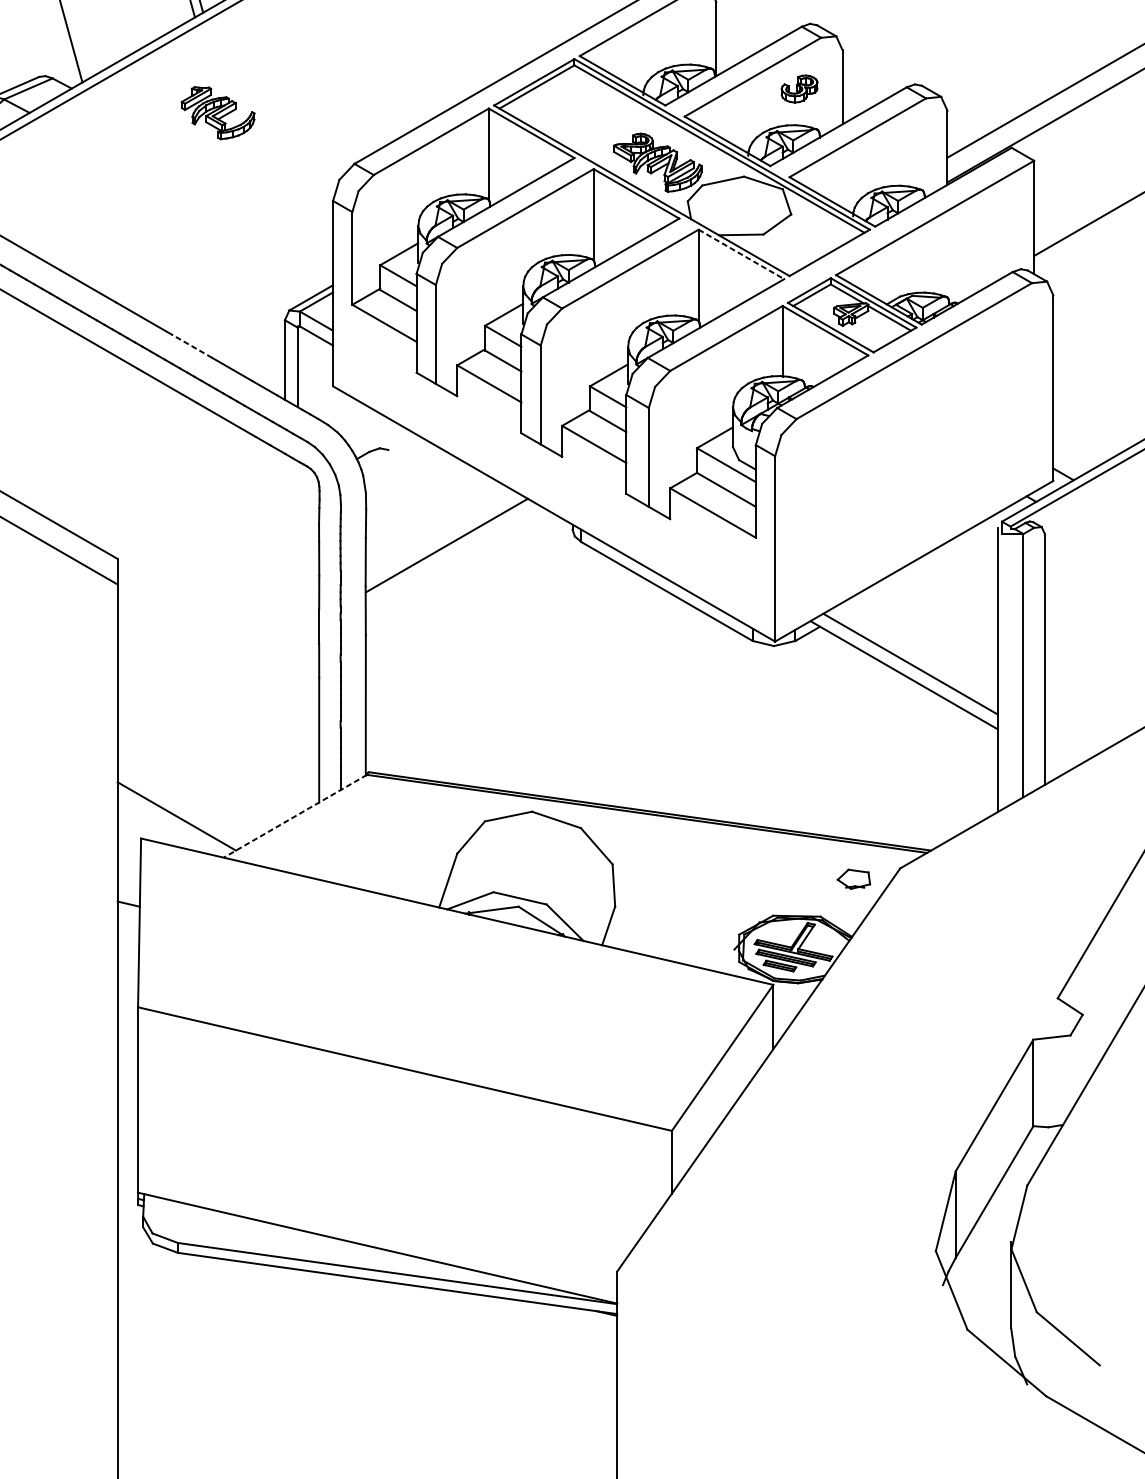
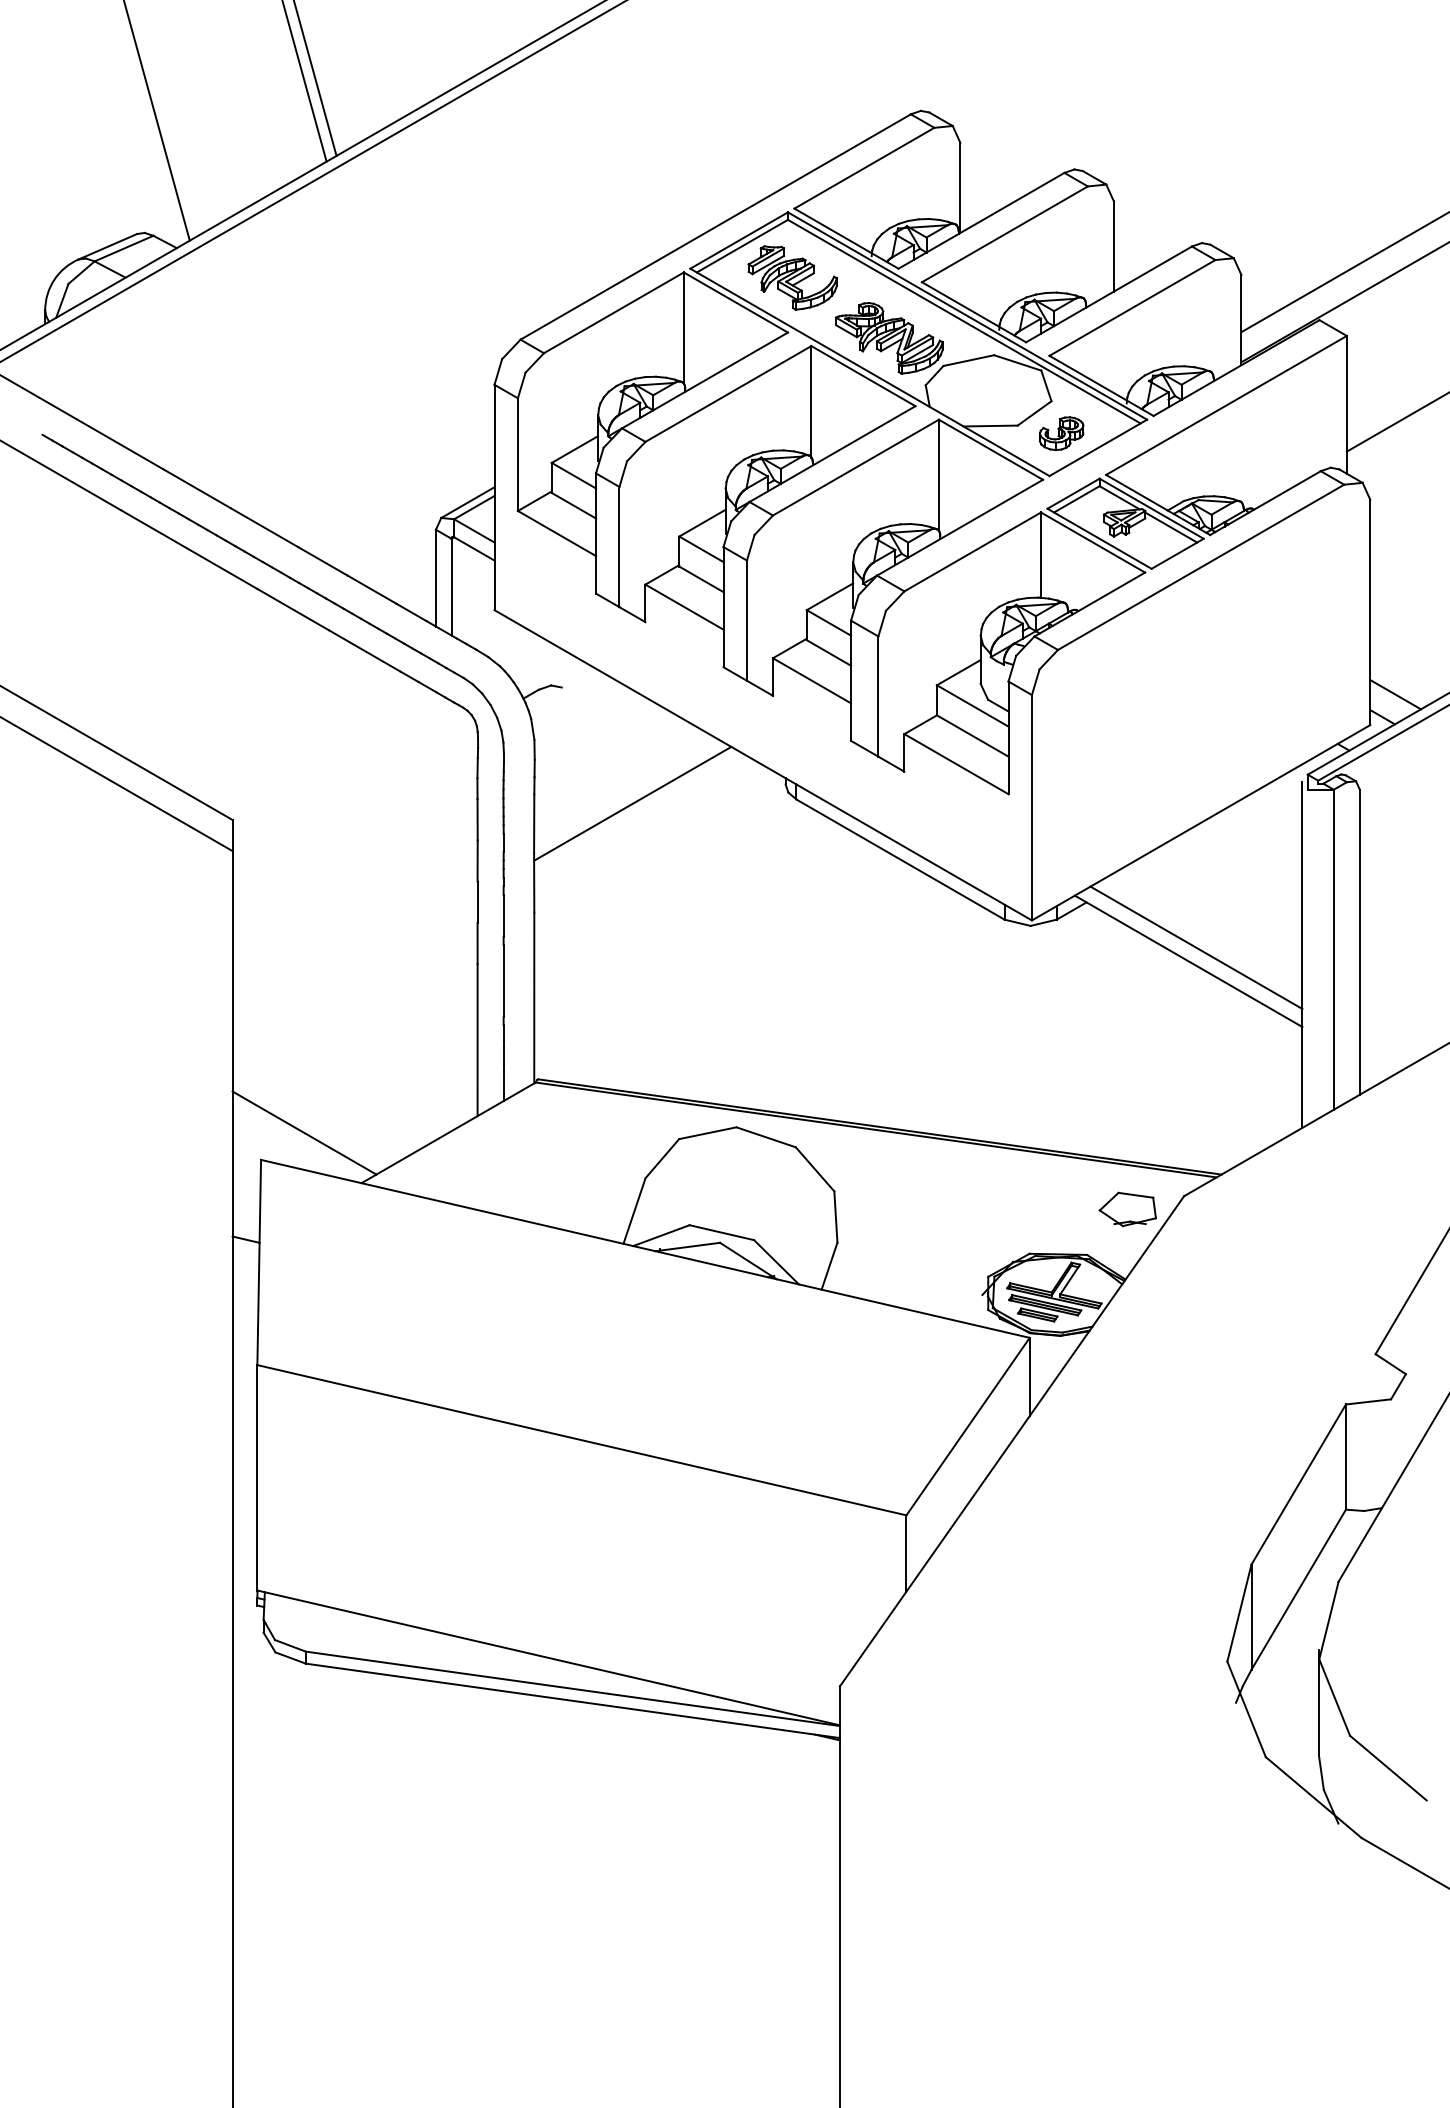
part: (799, 88) -> (1061, 433), moved
part: (217, 112) -> (792, 277), moved
line: (741, 255) -> (991, 450), dashed -> solid
line: (191, 346) -> (322, 561), dashed -> solid
line: (1074, 455) -> (1395, 694), added
line: (295, 815) -> (448, 1132), dashed -> solid
part: (853, 879) -> (1127, 1209), size x1.43

